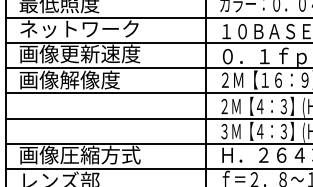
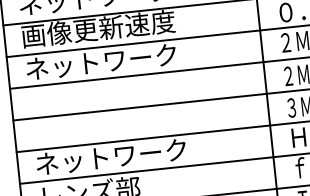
text: (78, 79) -> (99, 61), 画像解像度 -> ネットワーク
text: (79, 154) -> (111, 156), 画像圧縮方式 -> ネットワーク

